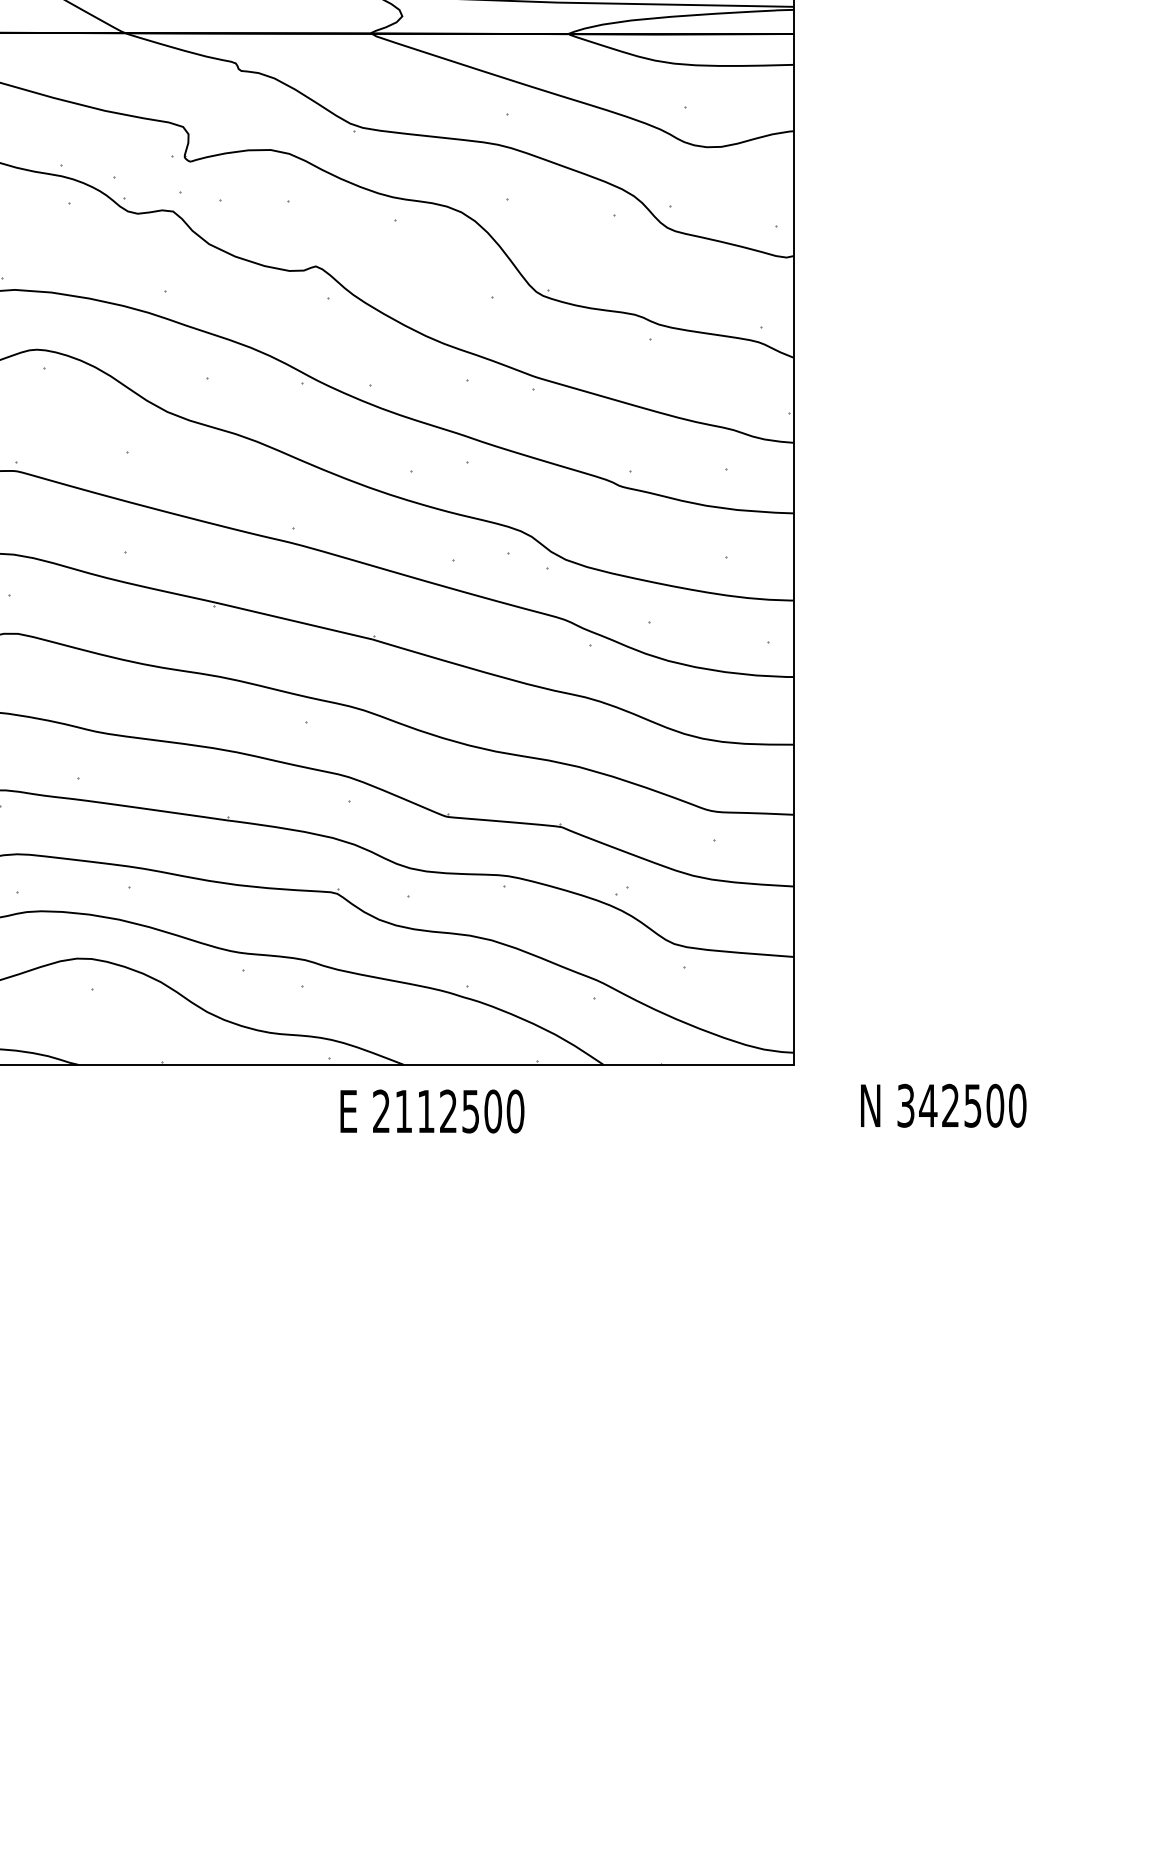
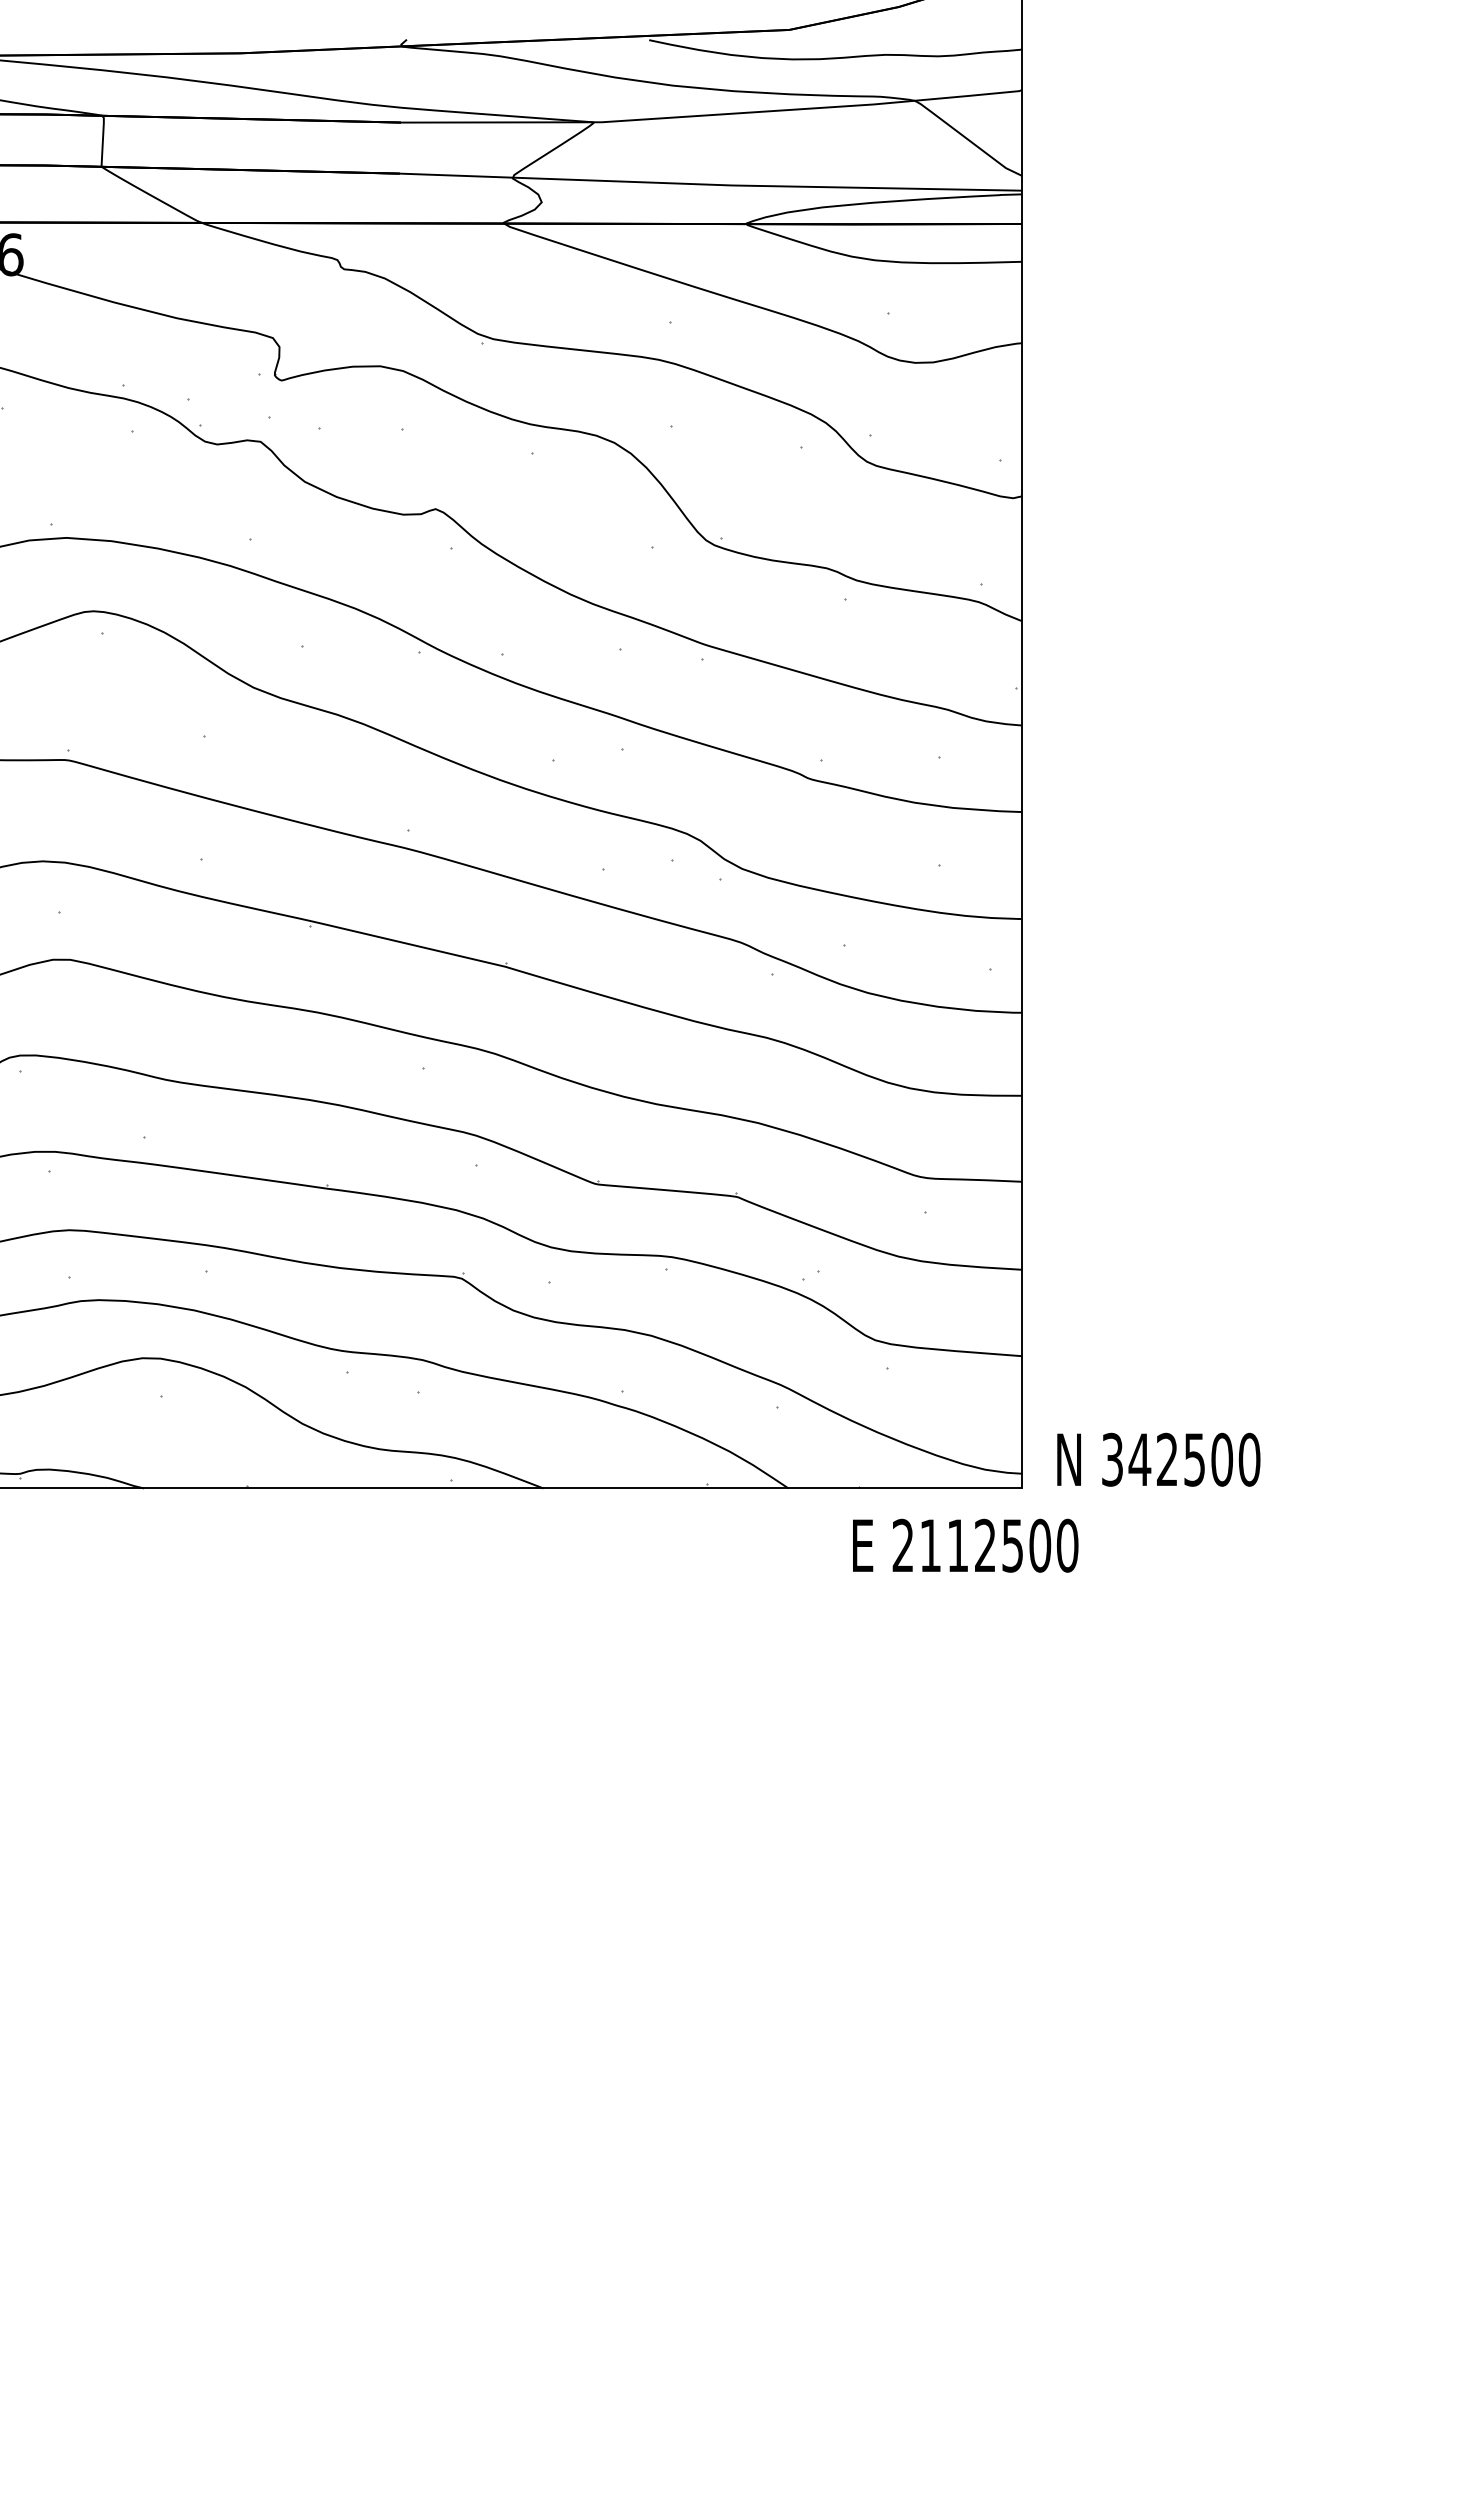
text: (943, 1105) -> (1158, 1459), moved
text: (432, 1111) -> (965, 1545), moved

